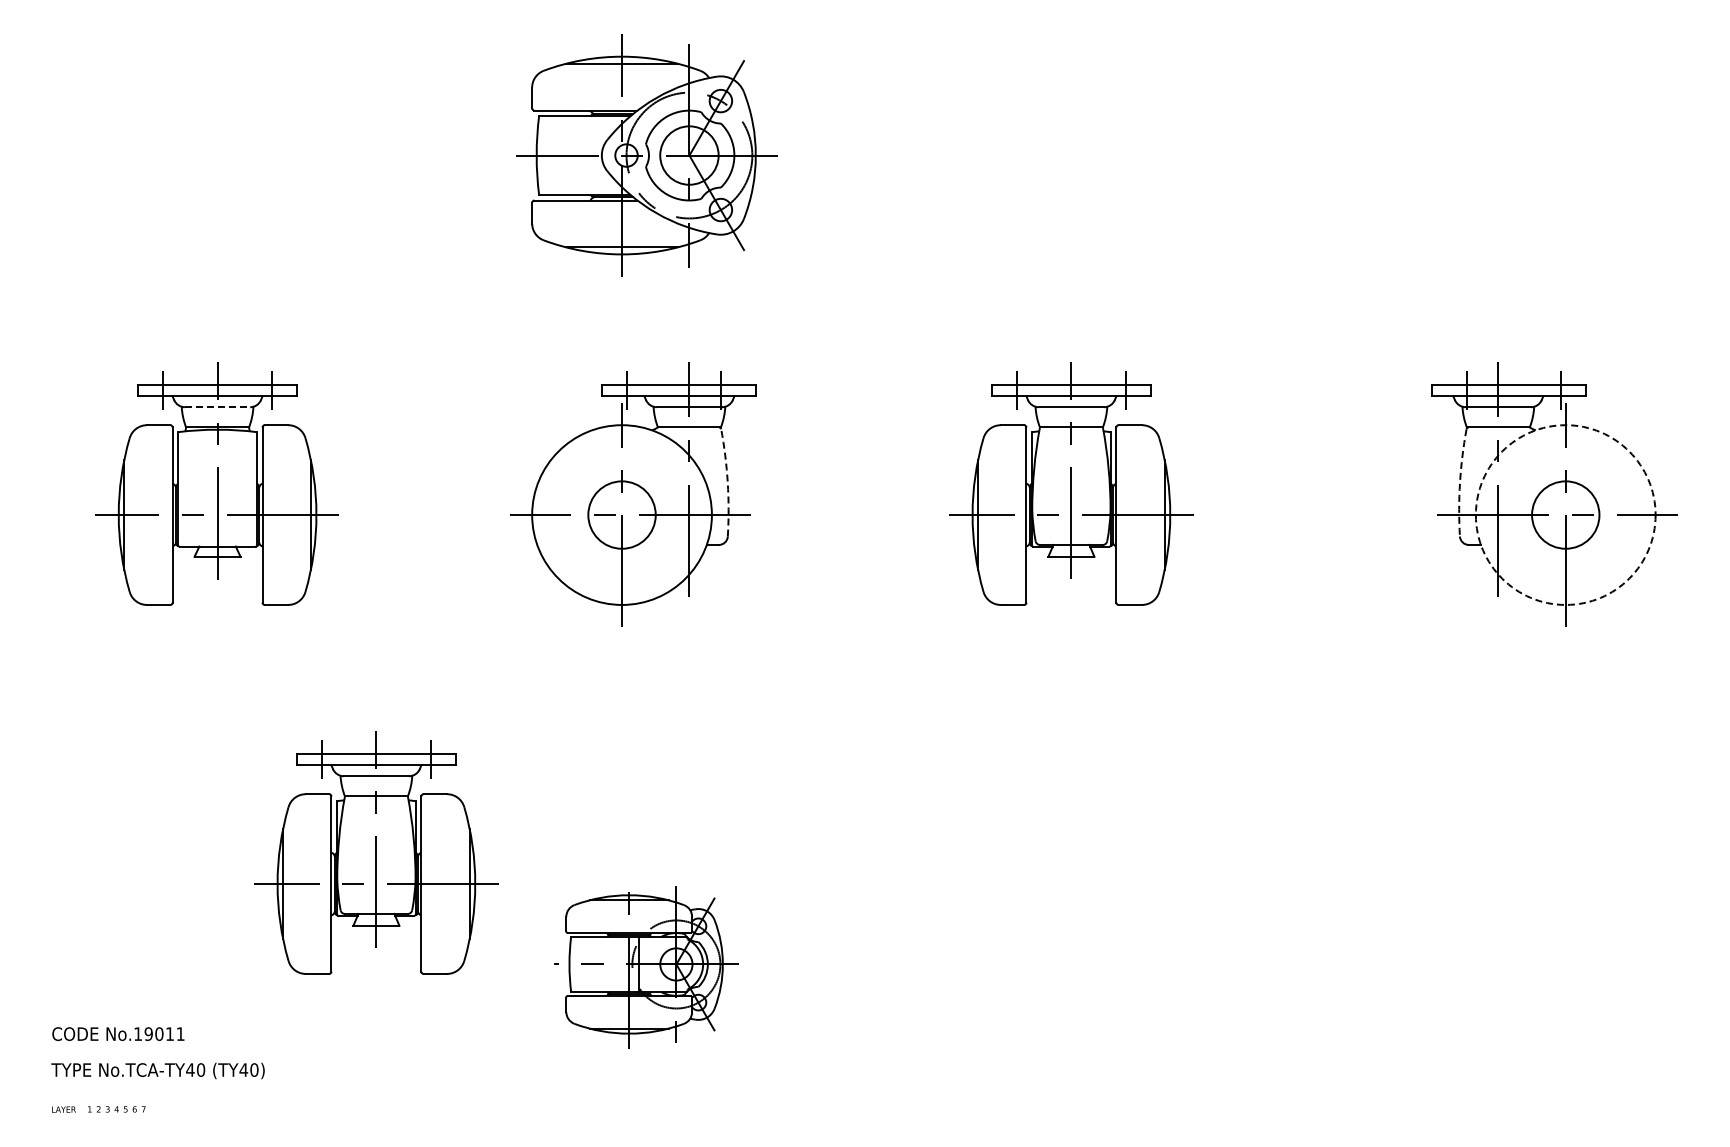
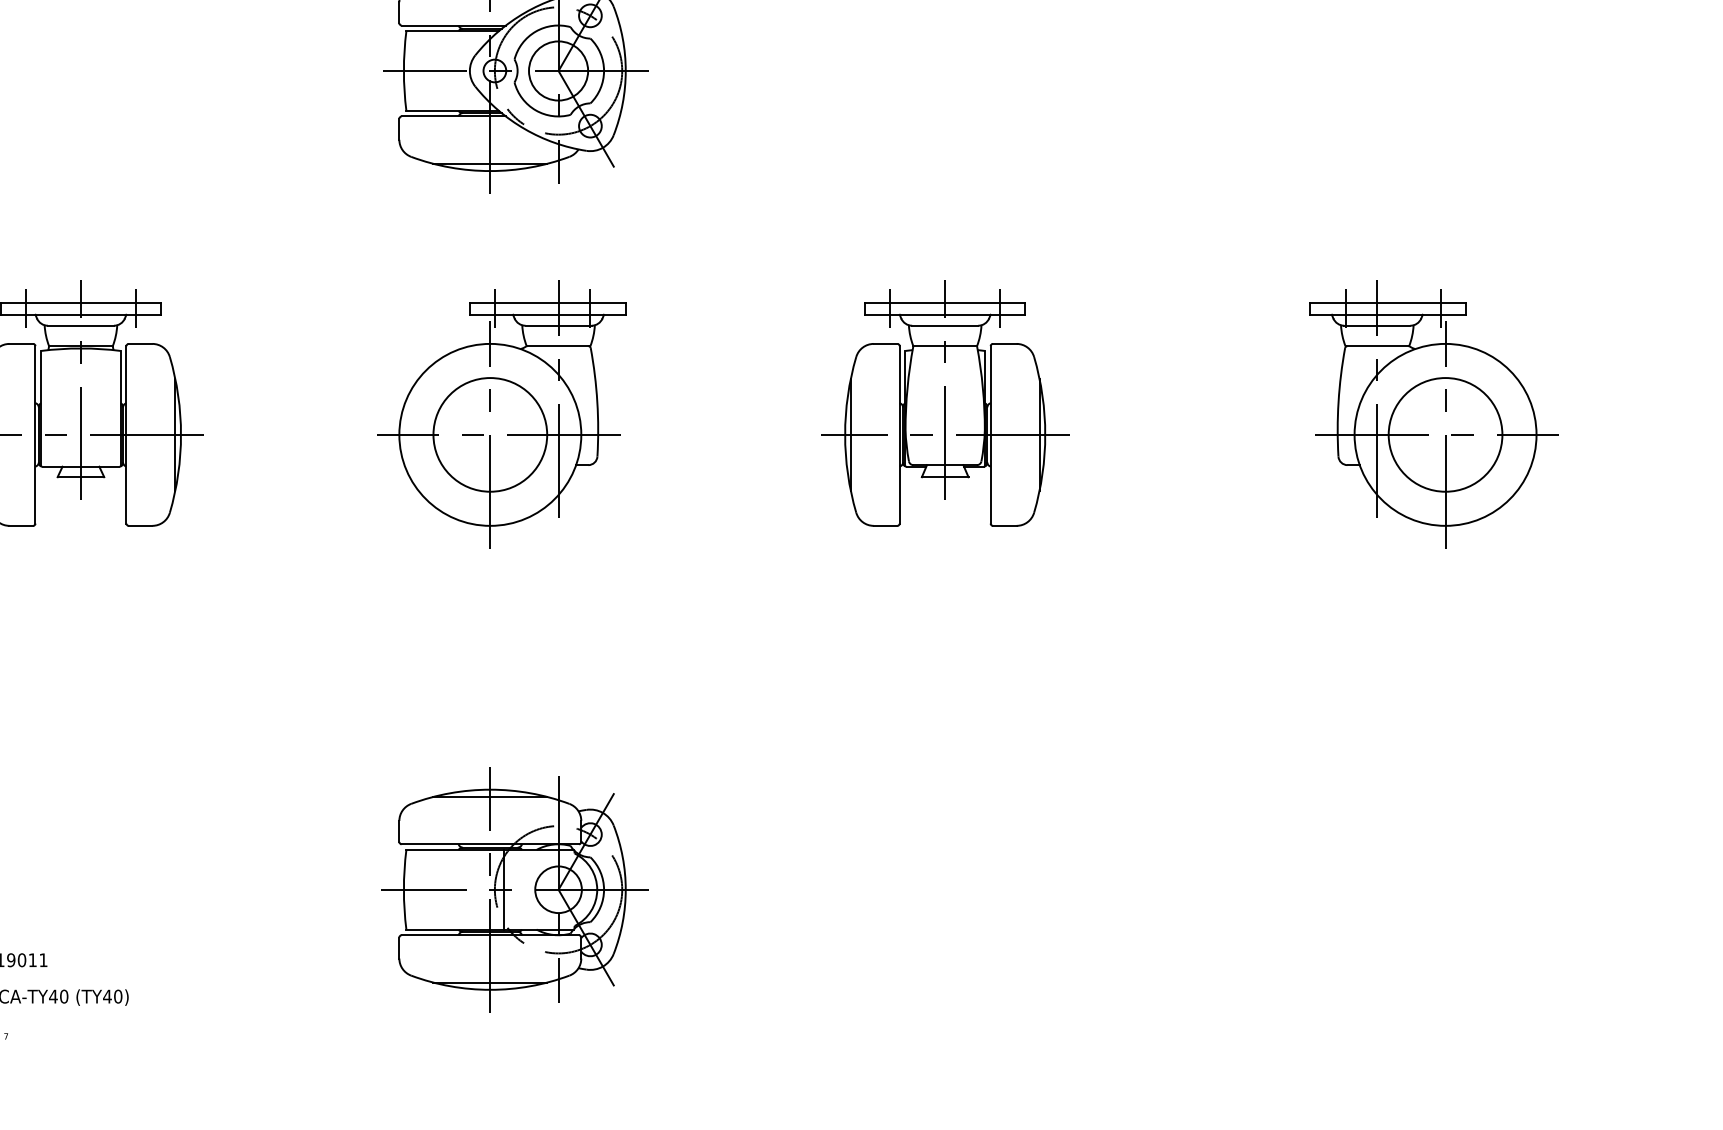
line: (217, 407) -> (80, 326), dashed -> solid
arc: (727, 482) -> (597, 401), dashed -> solid
arc: (1460, 482) -> (1339, 401), dashed -> solid
circle: (621, 514) -> (489, 434), size x1.67
circle: (1565, 514) -> (1445, 434), dashed -> solid
circle: (1565, 514) -> (1445, 434), size x1.67
part: (376, 852) -> (241, 776), removed
part: (645, 964) -> (514, 889), size x1.43

